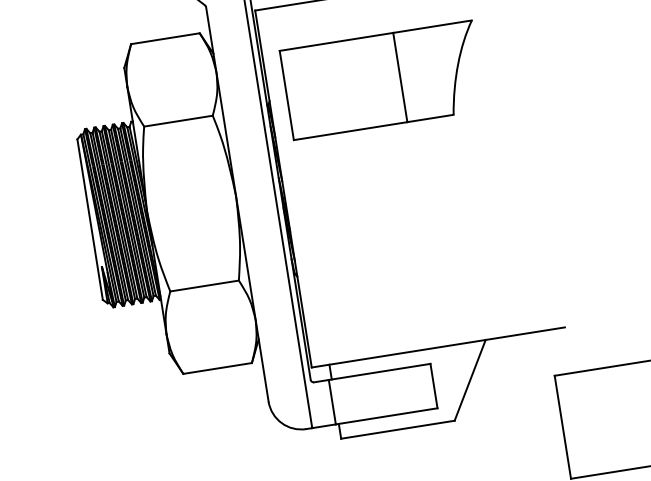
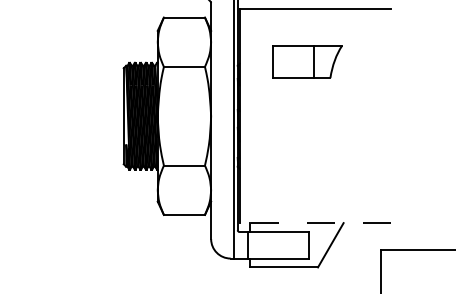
part: (382, 79) -> (307, 61), size x0.6
line: (438, 348) -> (315, 223), solid -> dashed

